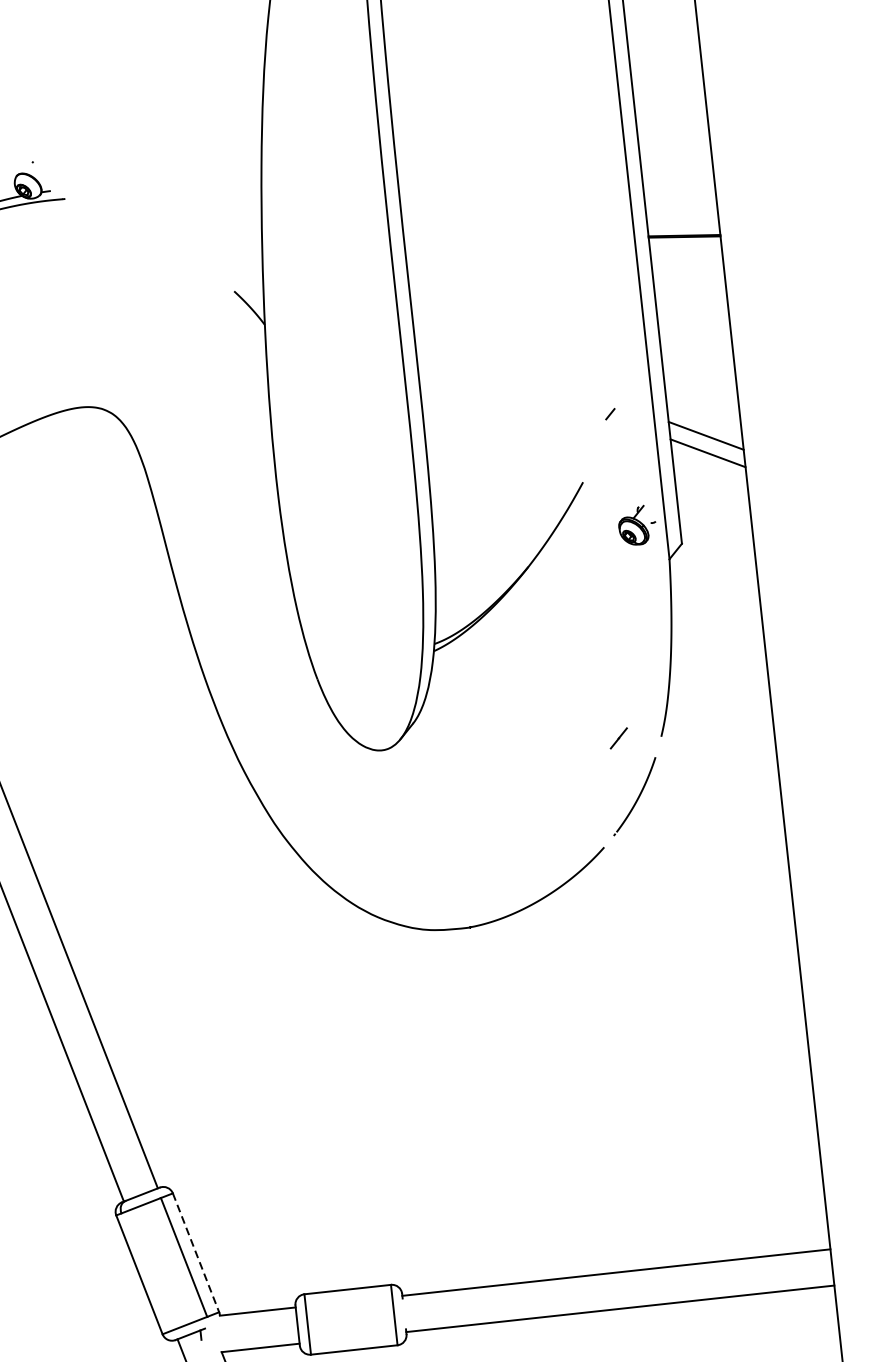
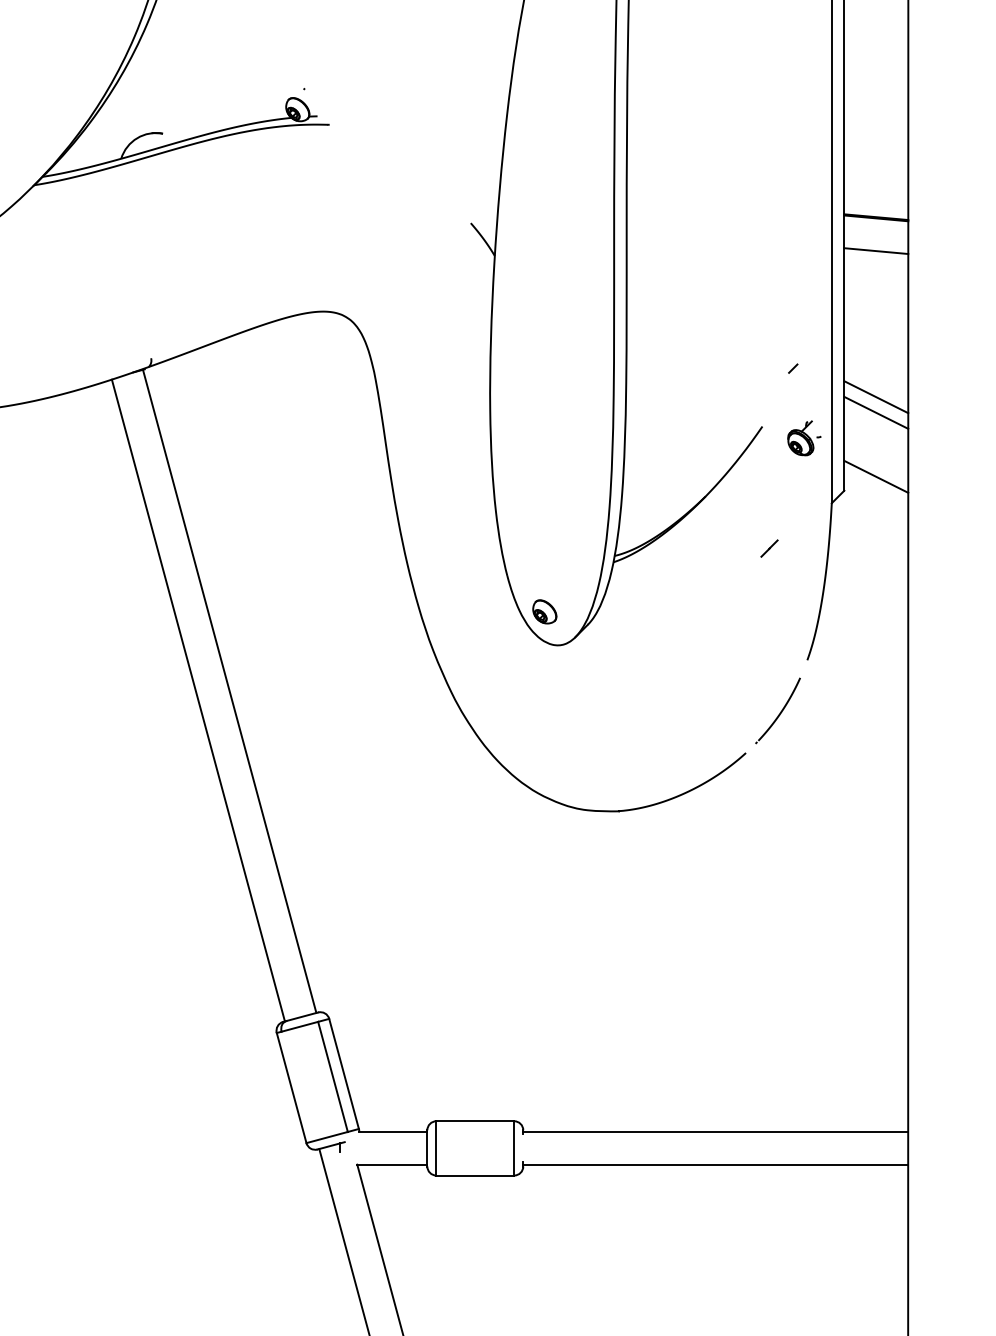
line: (688, 273) -> (876, 251), added
line: (716, 524) -> (876, 476), added
part: (637, 525) -> (804, 438), moved
part: (363, 714) -> (544, 611), added
line: (618, 738) -> (769, 548), moved
line: (196, 1253) -> (344, 1074), dashed -> solid

